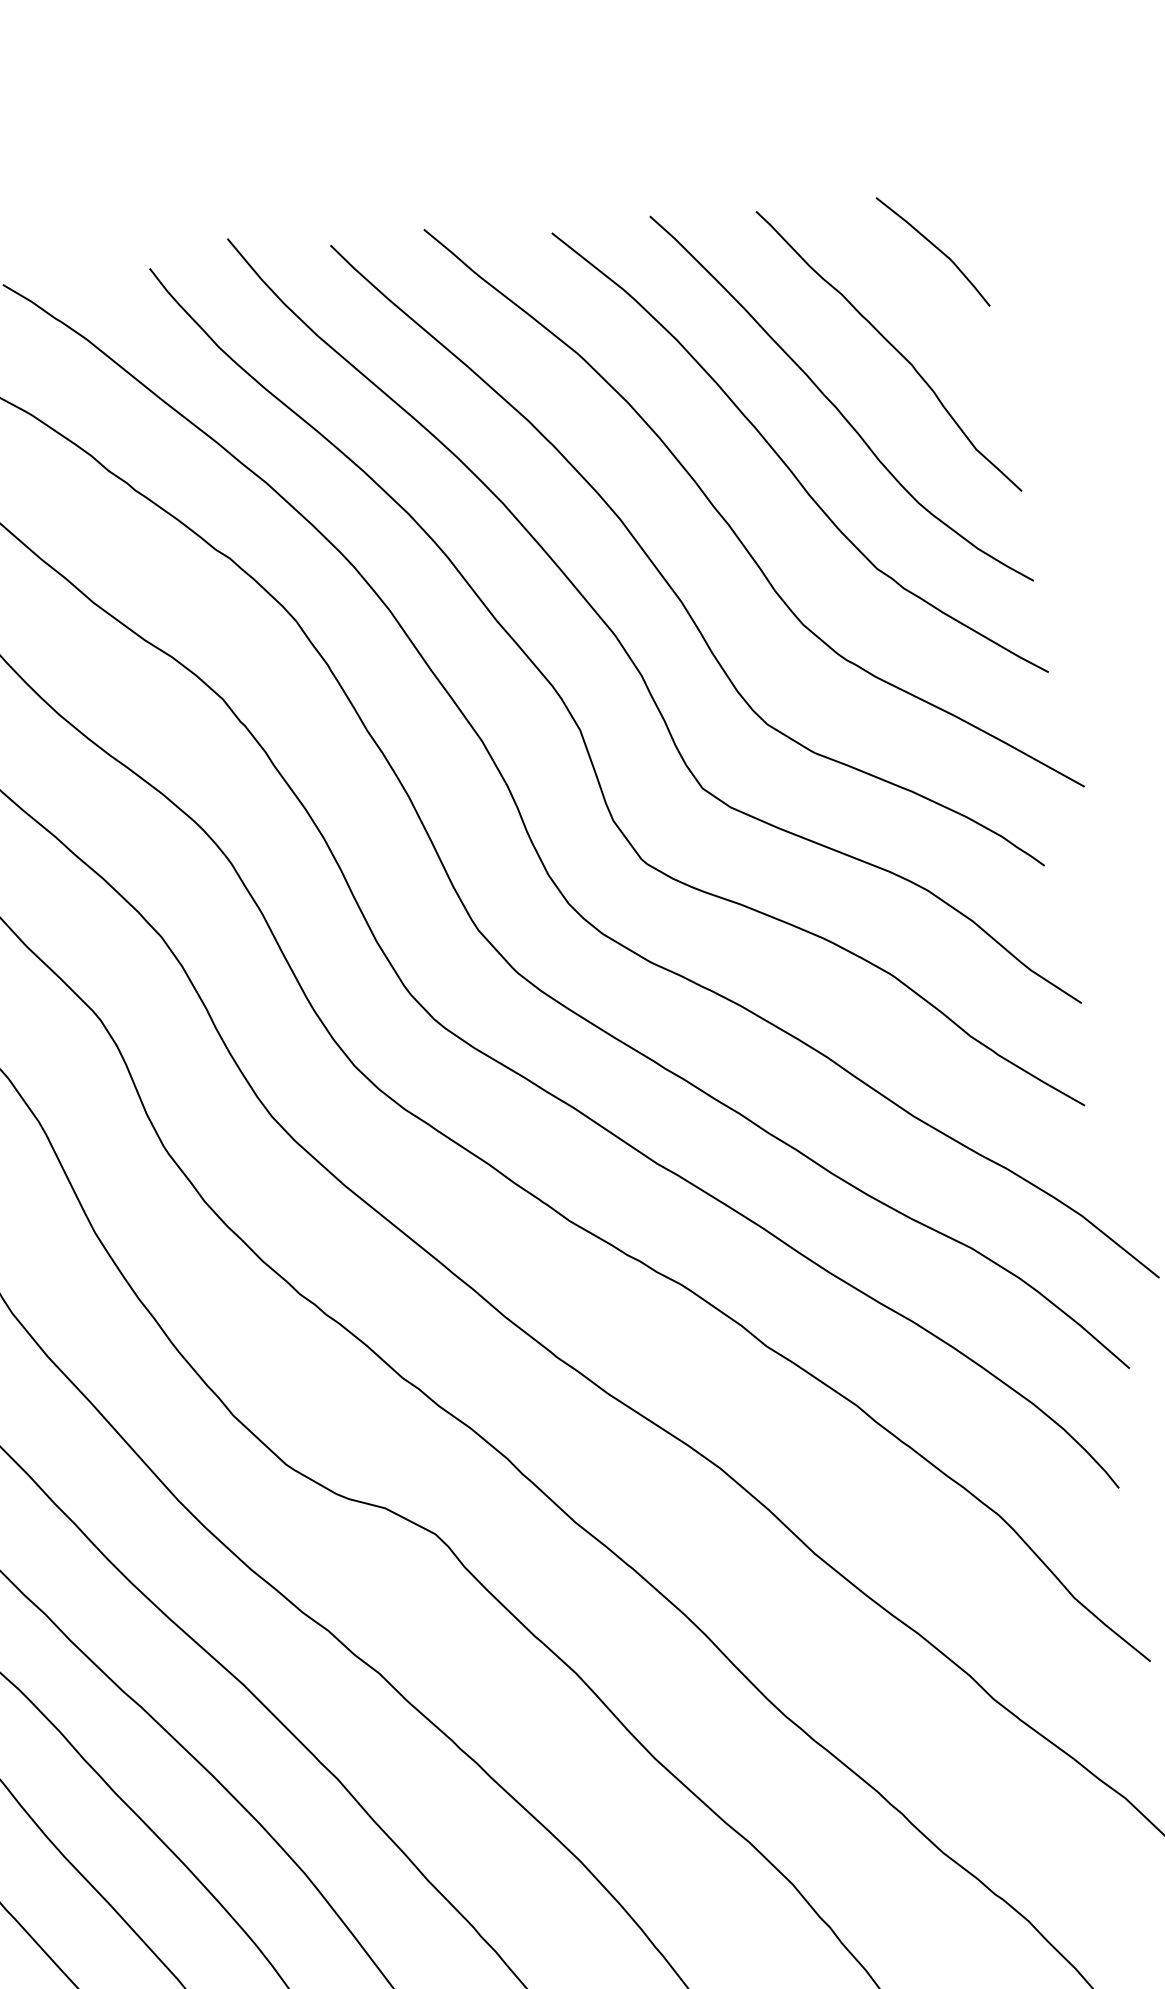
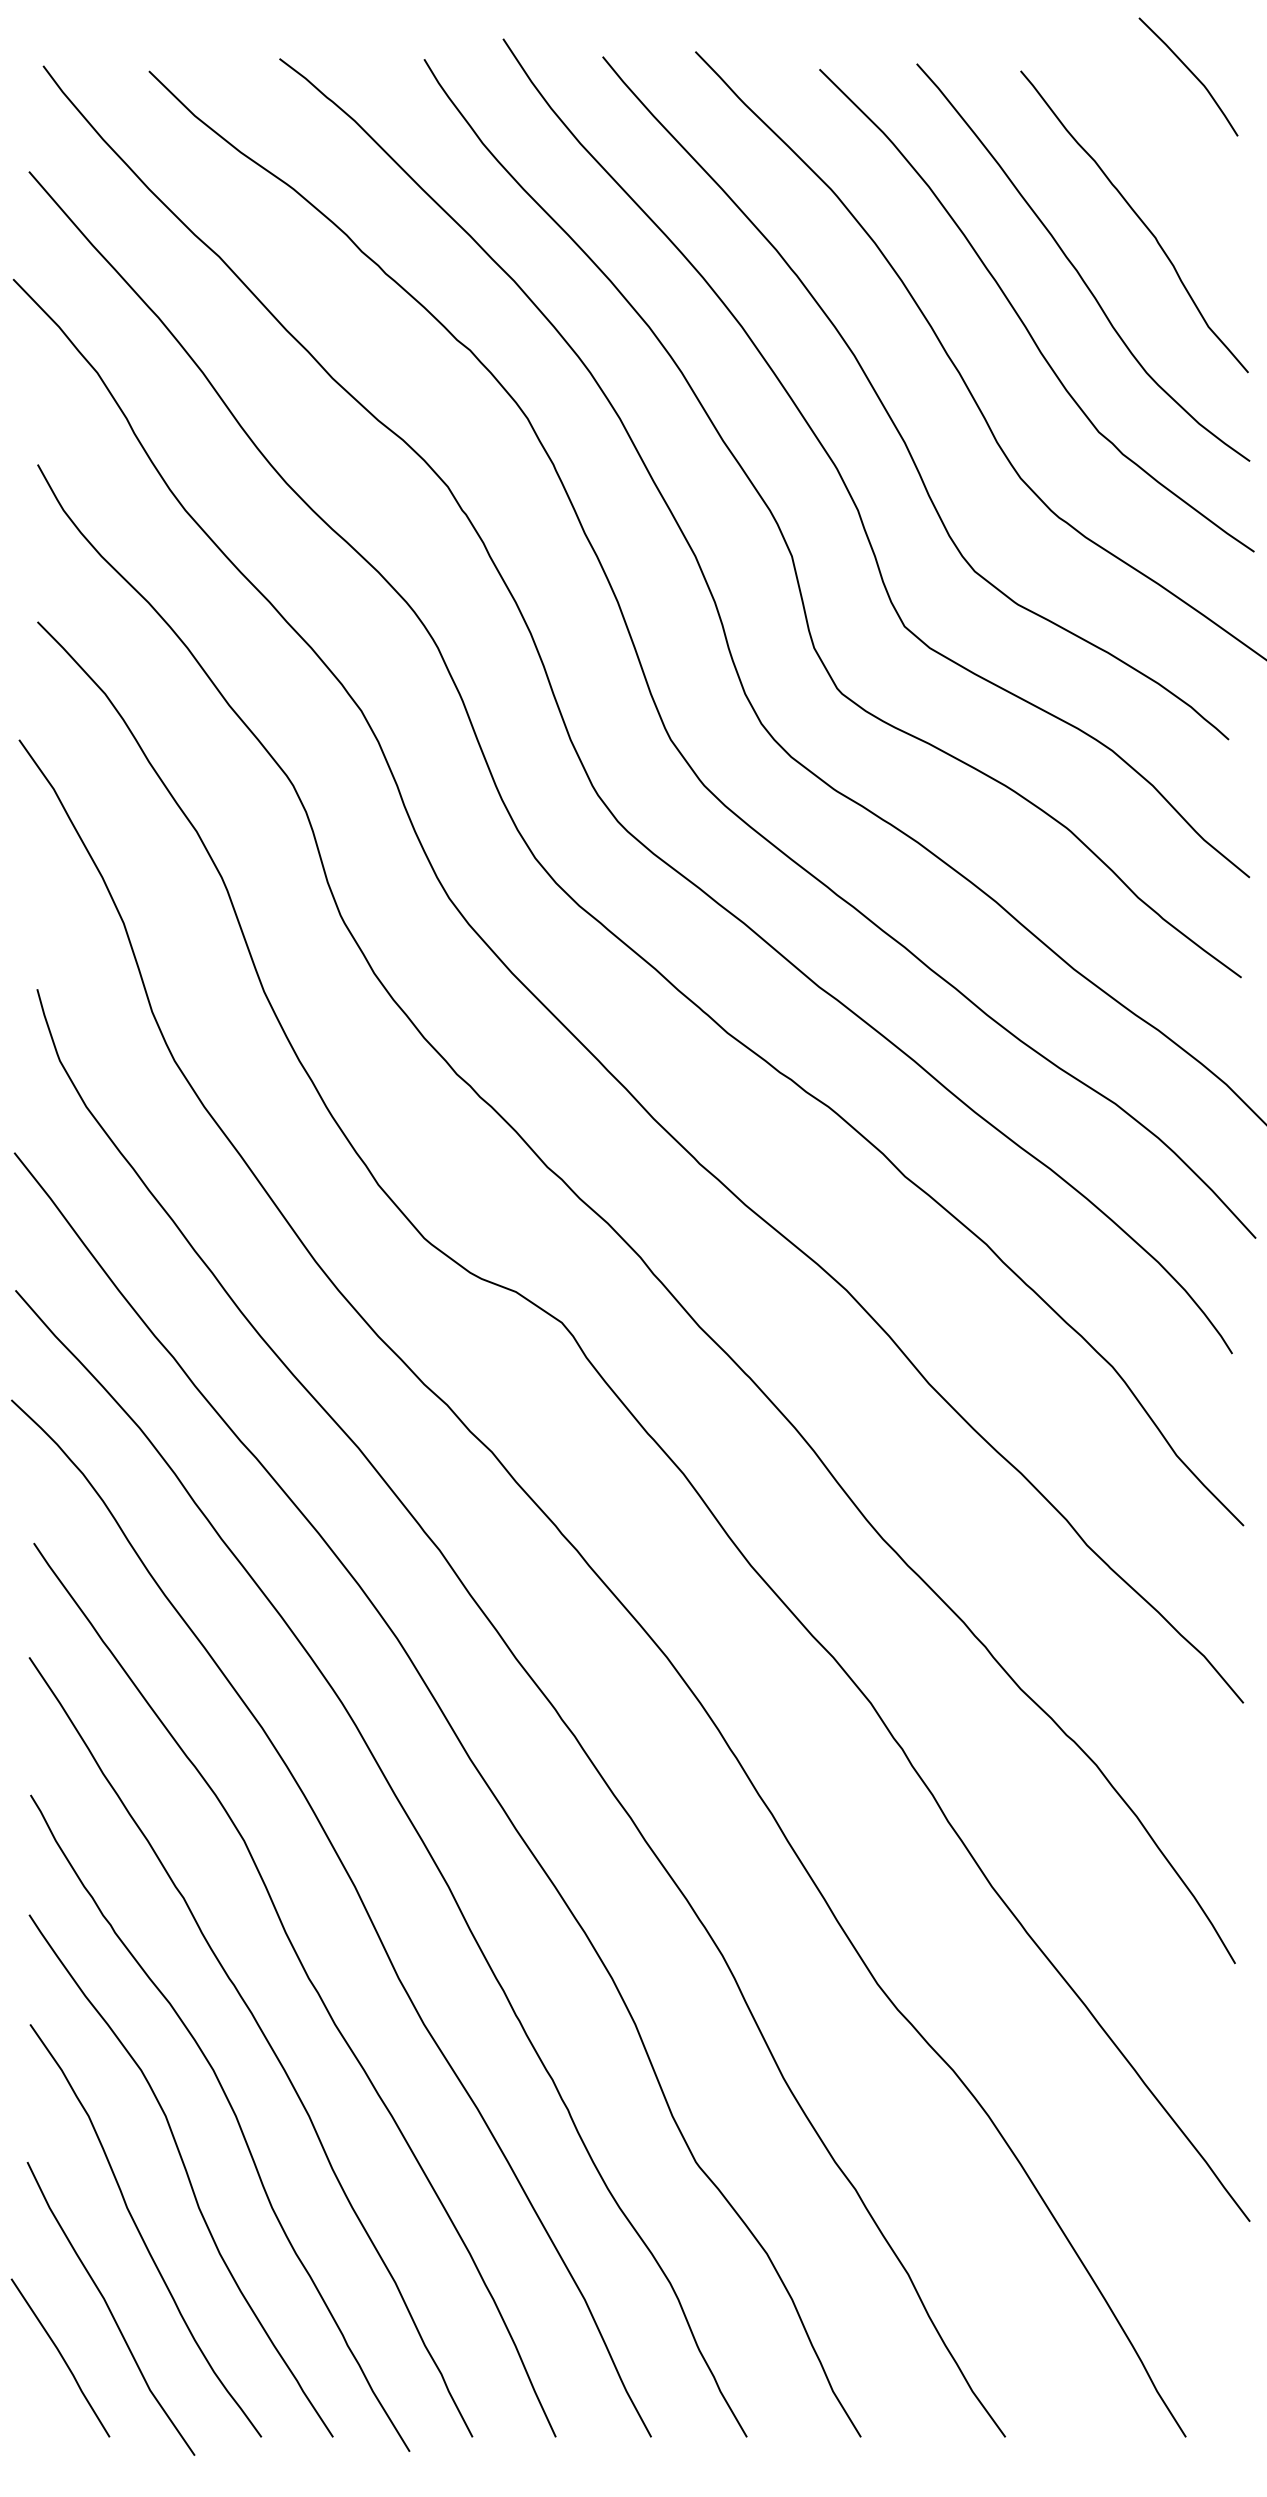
curve: (935, 248) -> (1191, 73), moved

